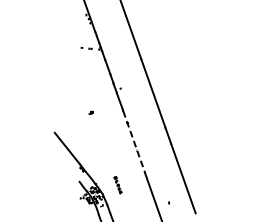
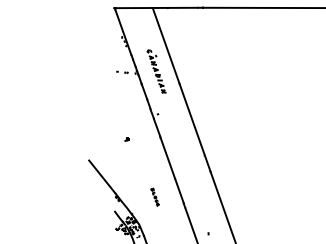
part: (119, 47) -> (156, 71), added
line: (134, 142) -> (172, 170), dashed -> solid
part: (117, 184) -> (154, 196), moved

